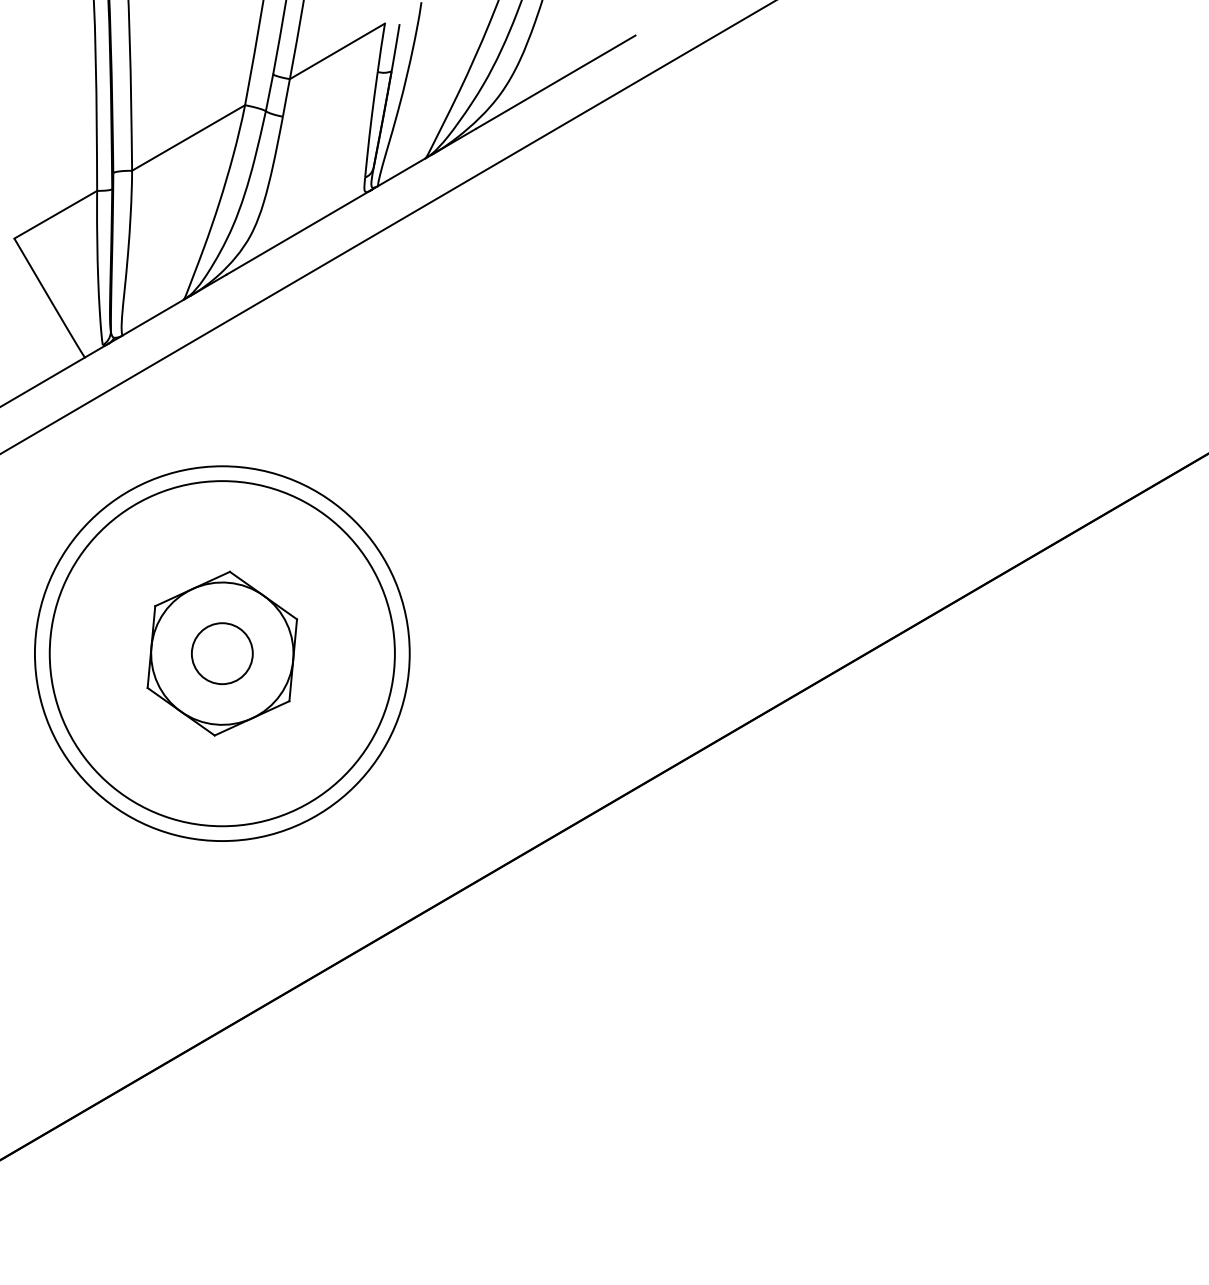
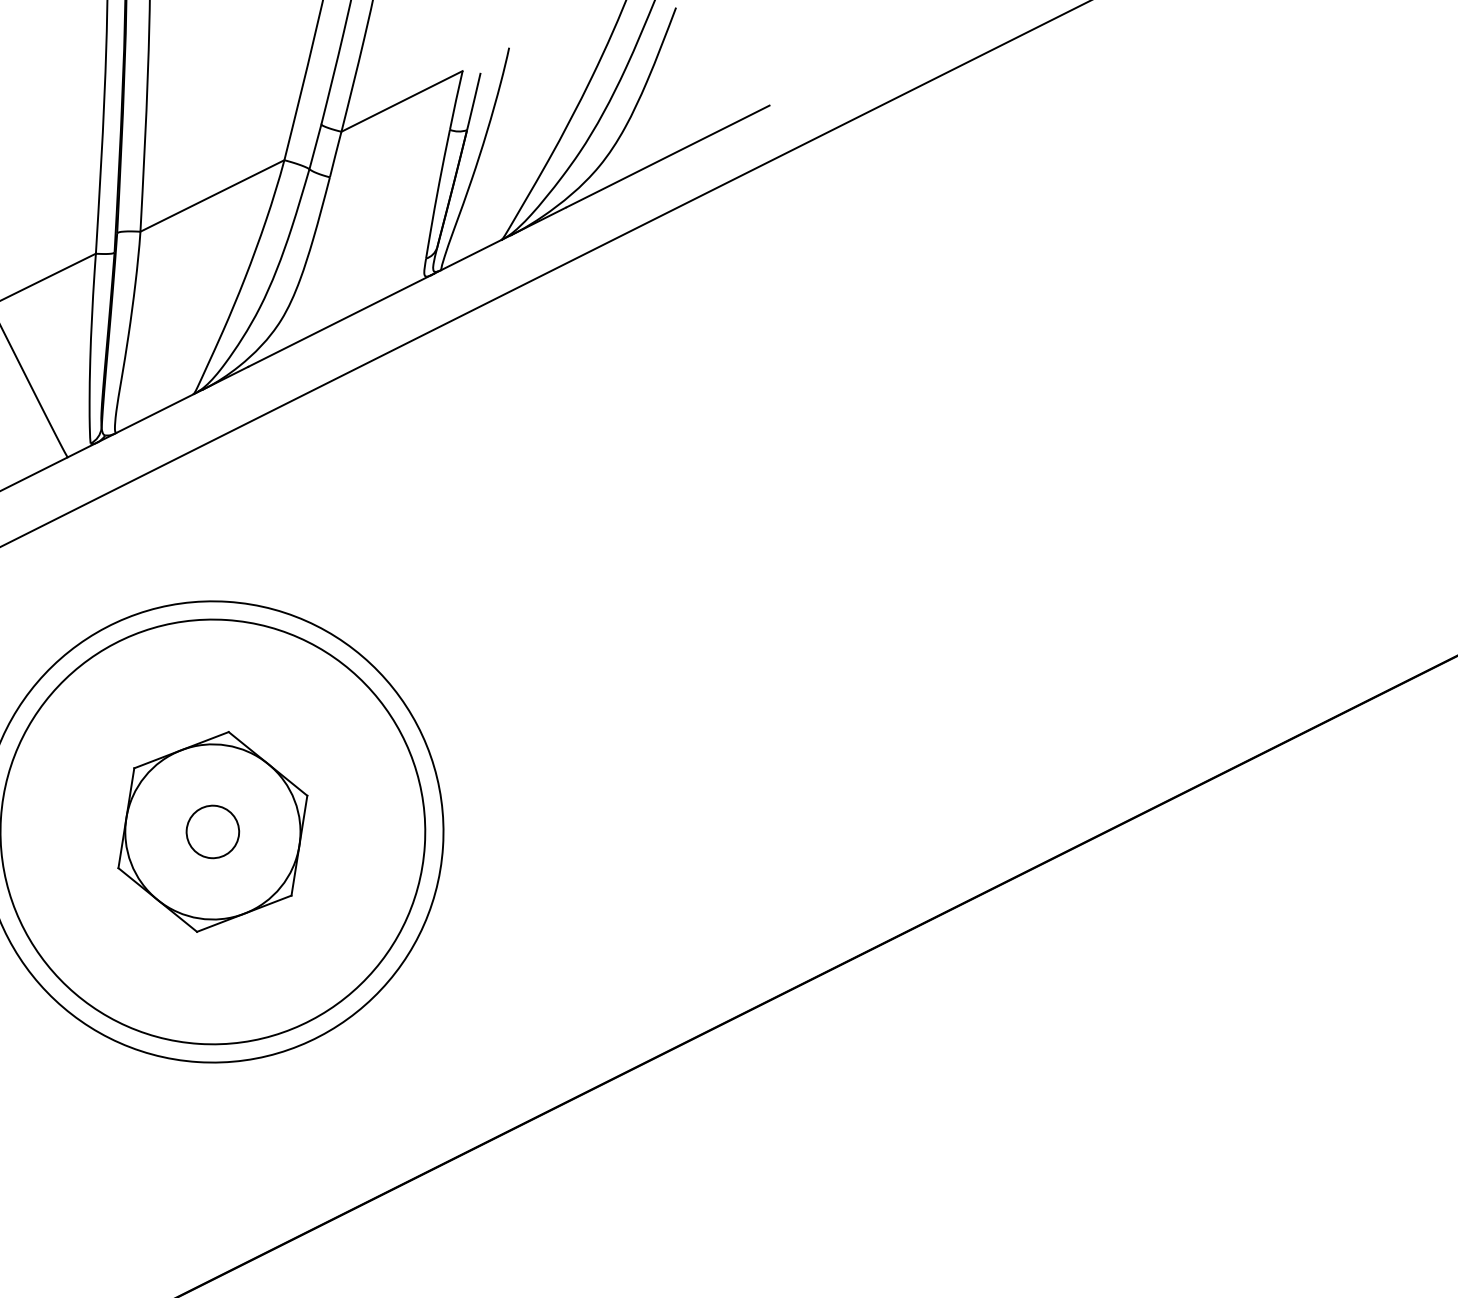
circle: (221, 653) -> (211, 831), size x0.7

